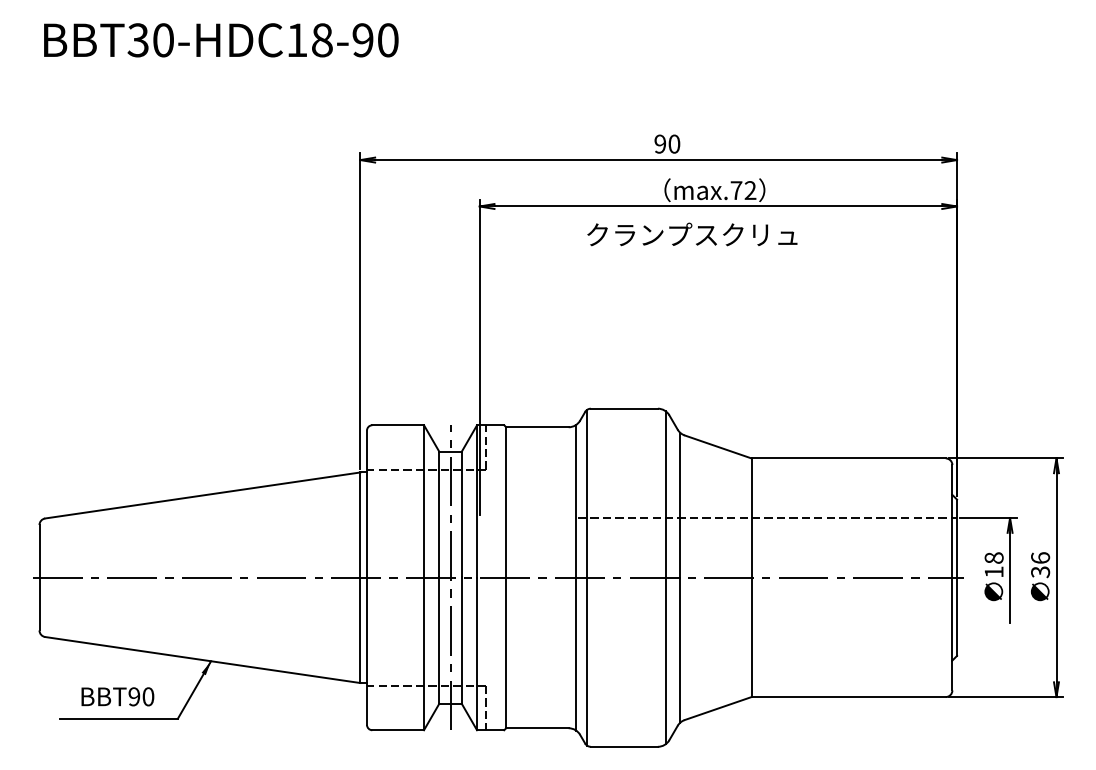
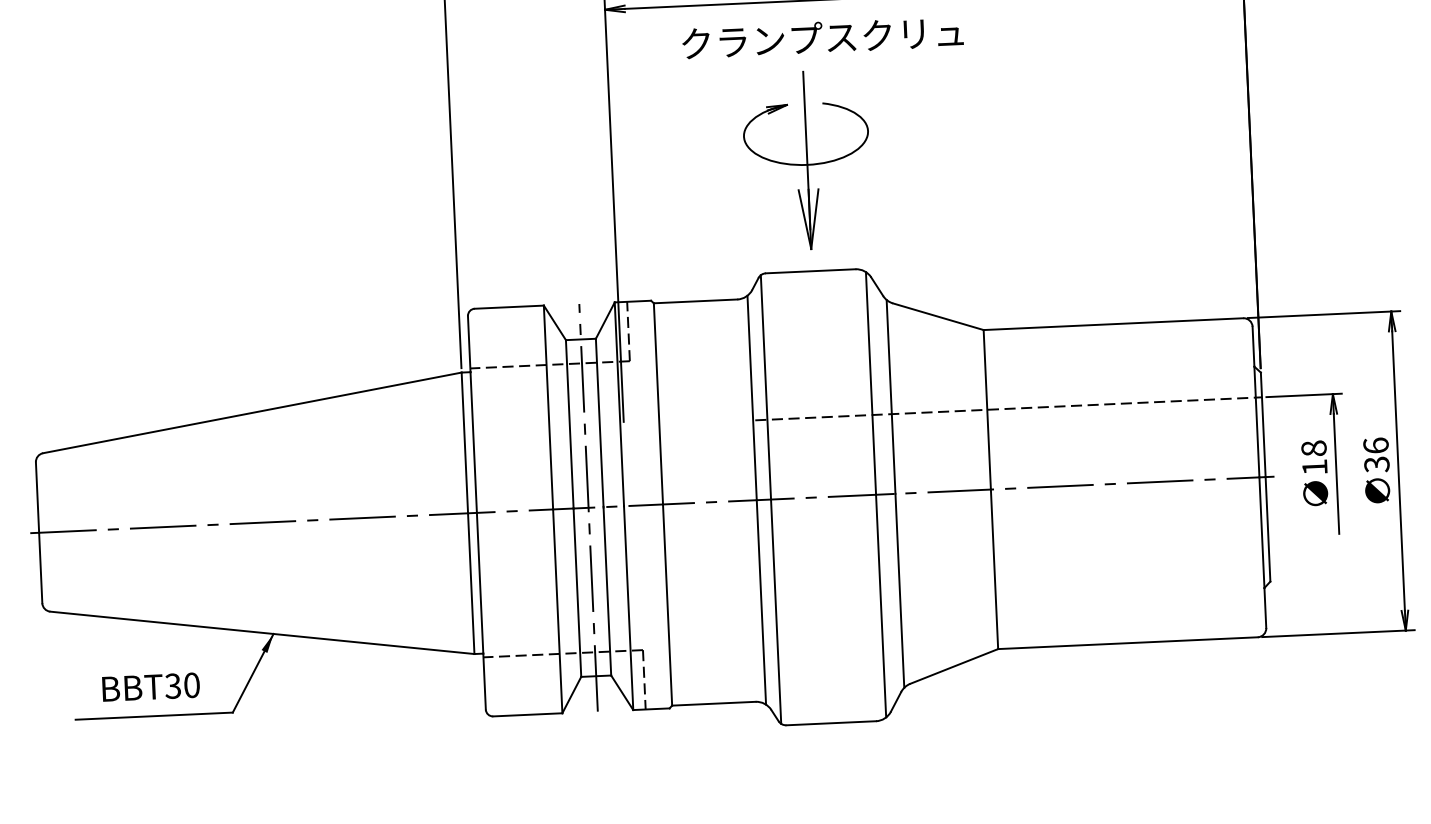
text: (692, 234) -> (822, 37), moved
part: (625, 326) -> (807, 161), added
text: (134, 696) -> (173, 685), BBT90 -> BBT30

